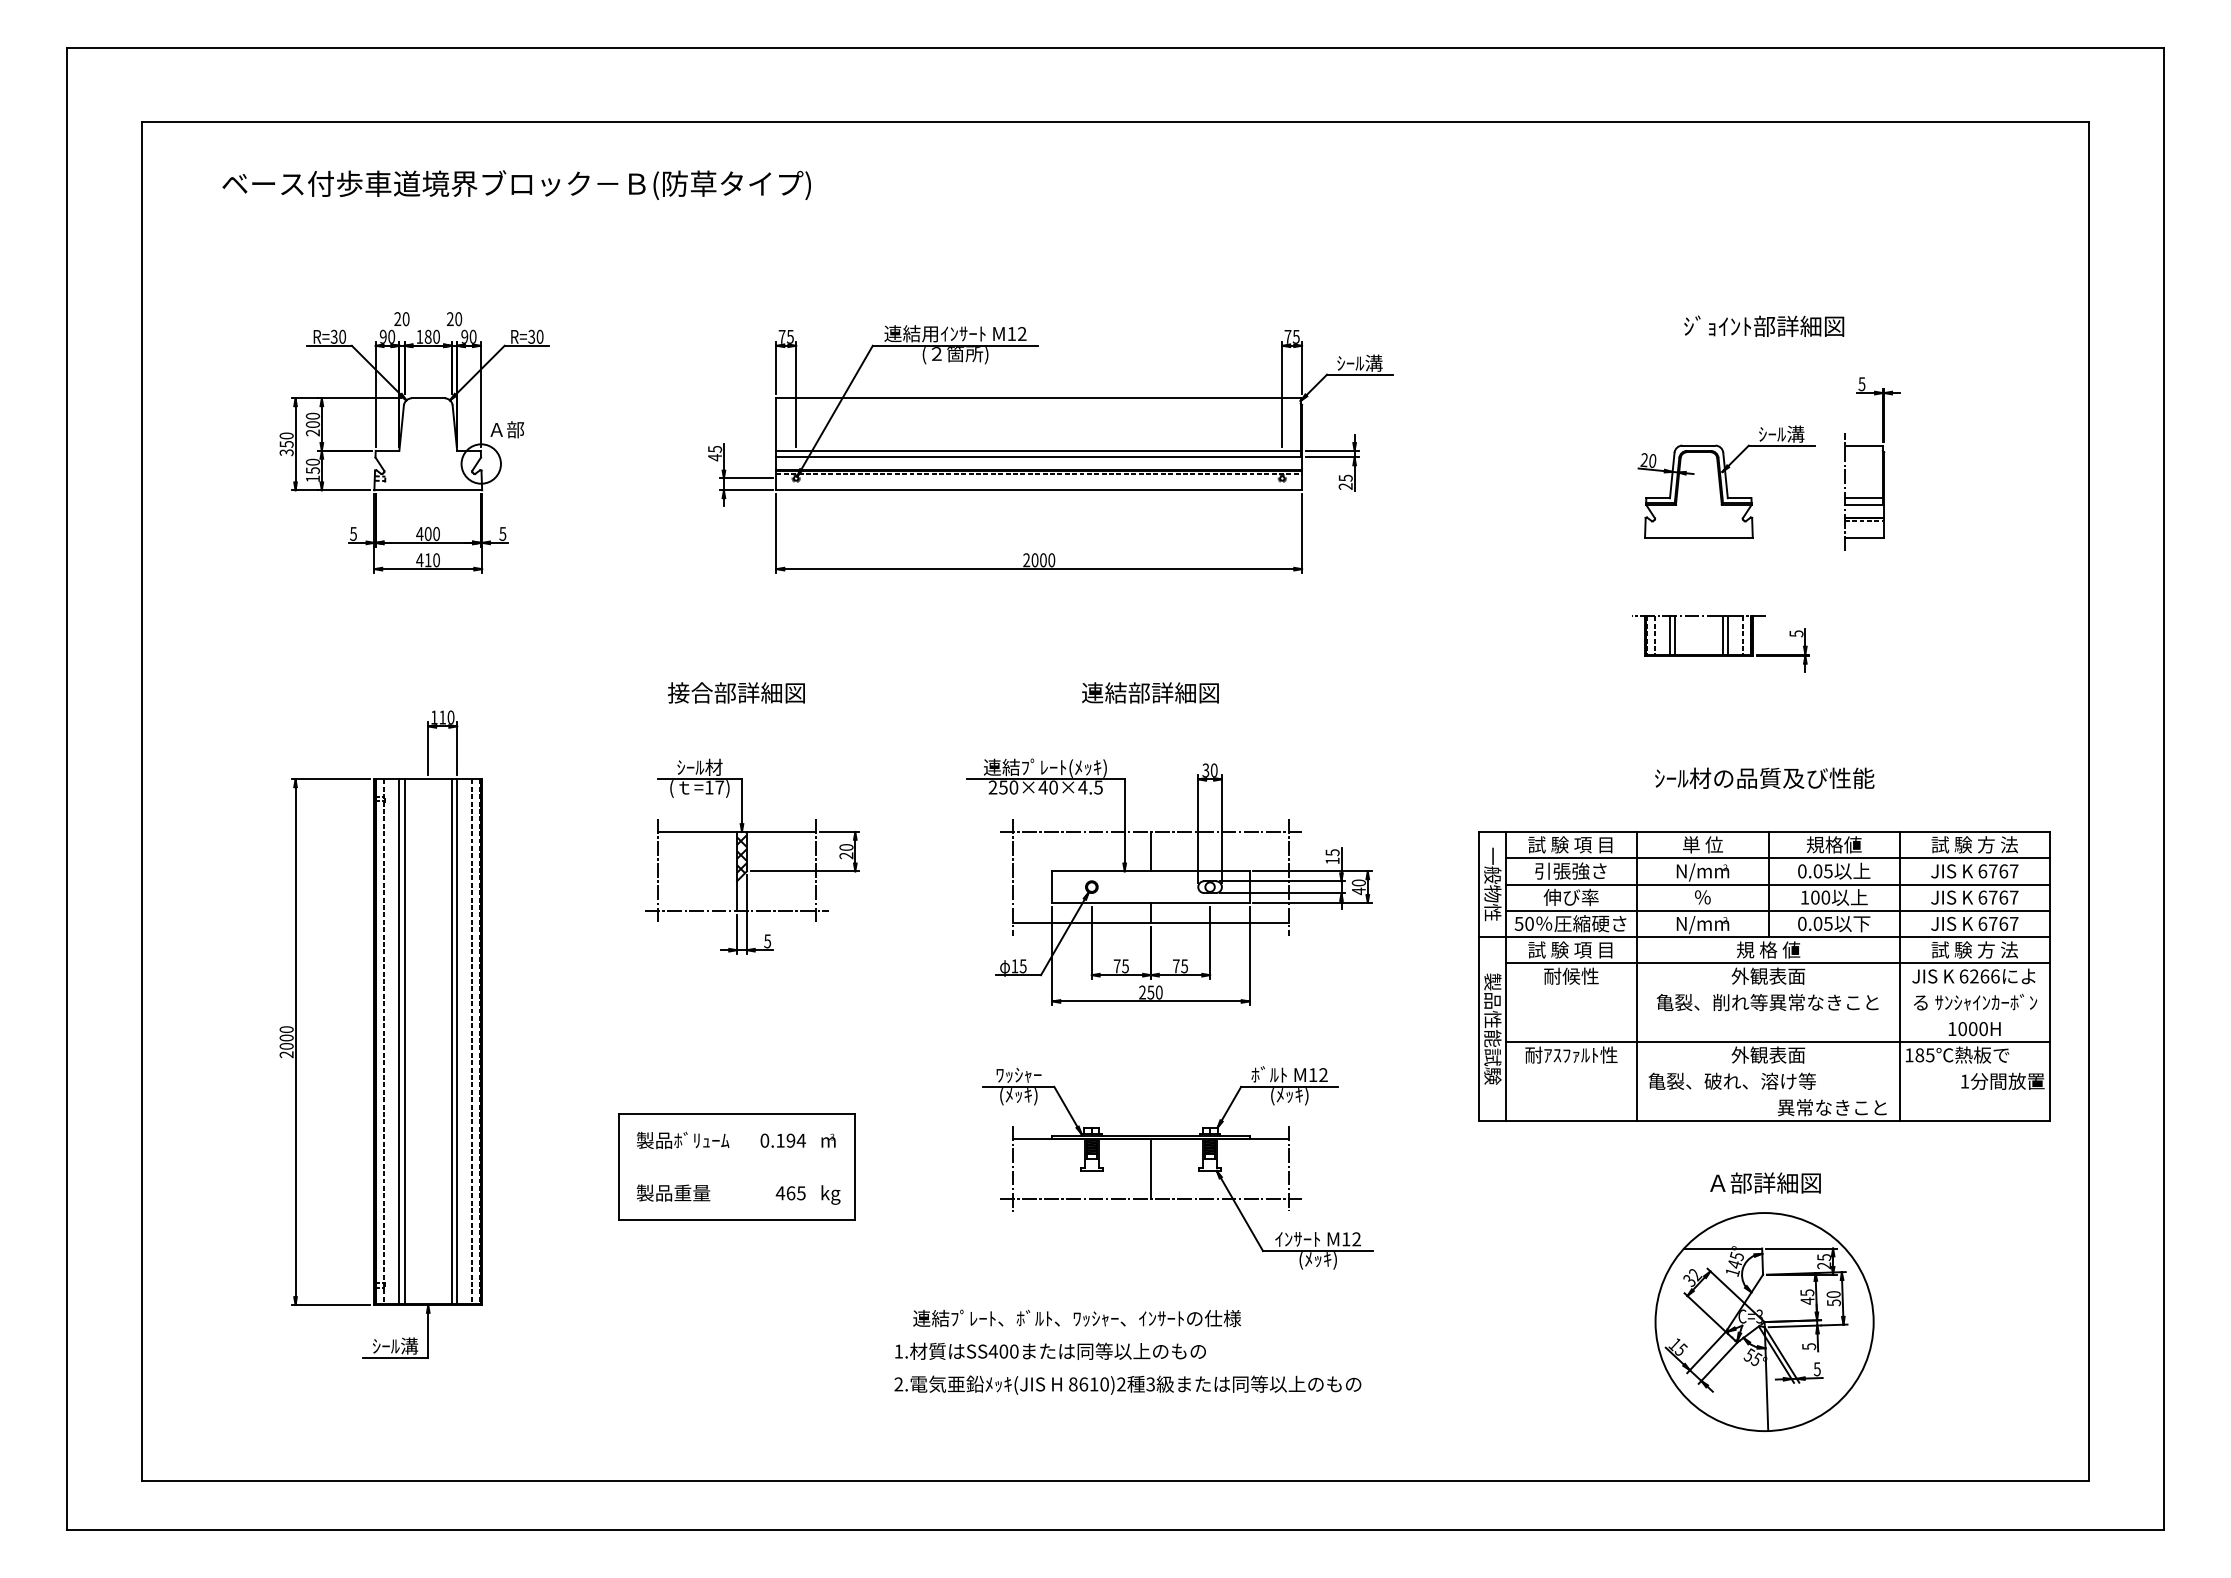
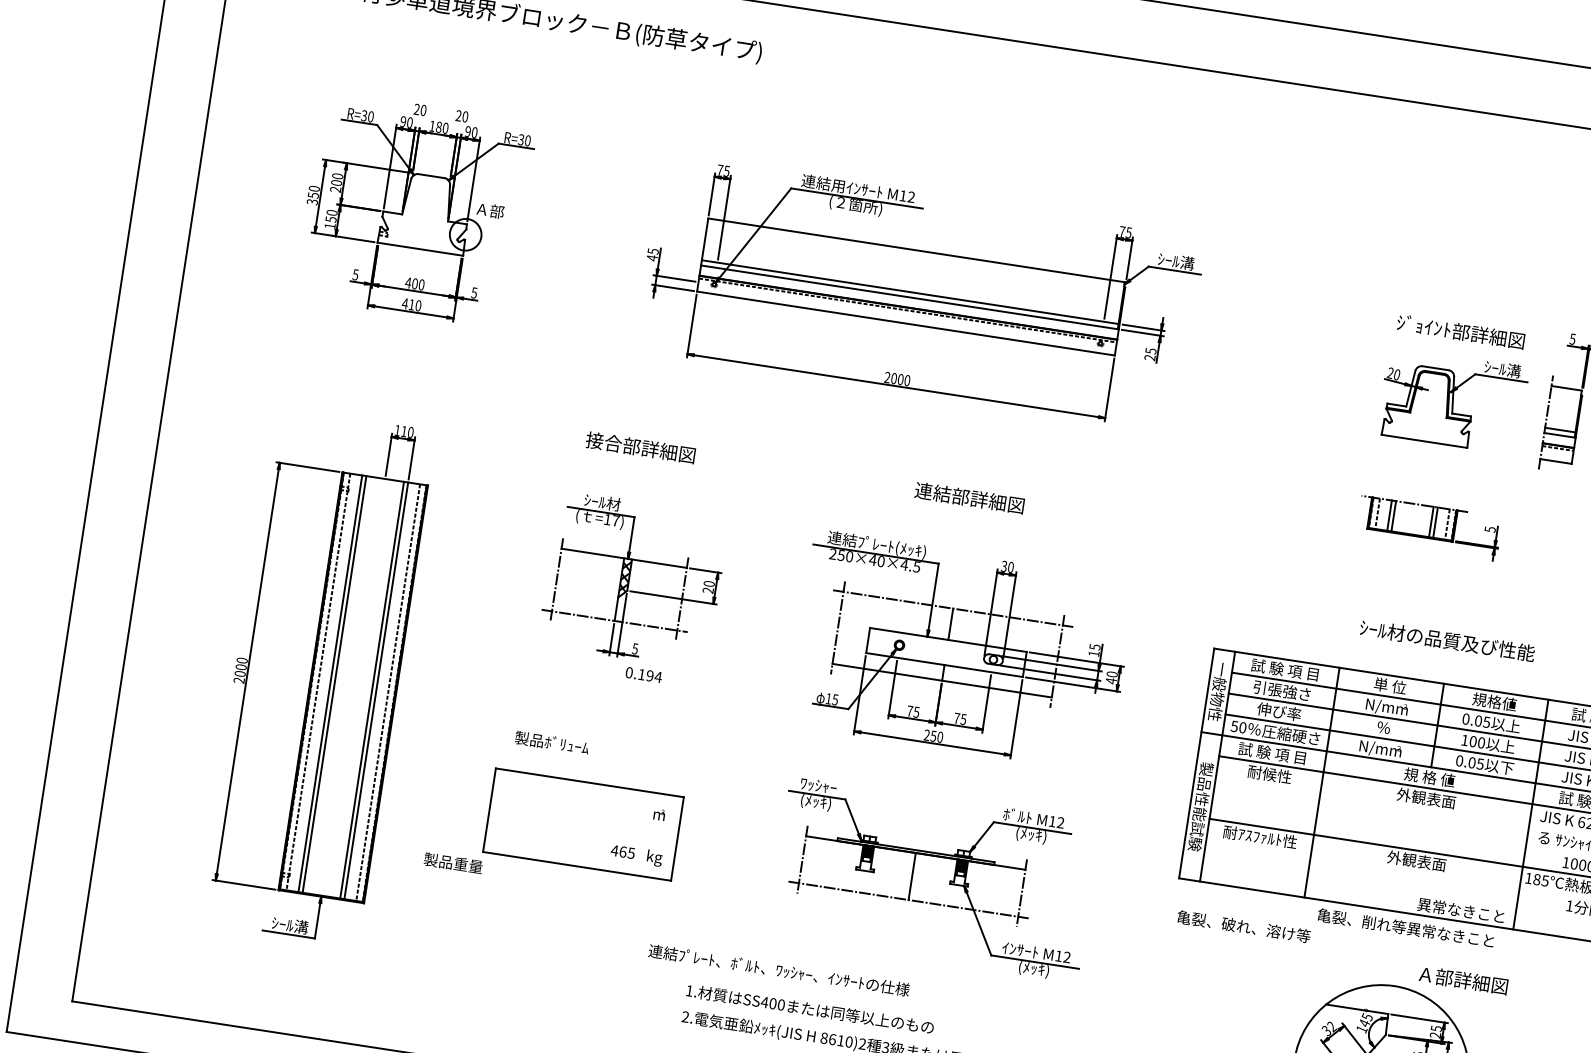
text: (1764, 325) -> (1461, 331), moved
text: (1767, 1002) -> (1405, 928), moved
text: (1731, 1080) -> (1243, 925), moved
text: (683, 1140) -> (552, 742), moved
text: (782, 1140) -> (643, 674), moved
text: (1765, 1182) -> (1463, 980), moved
text: (673, 1192) -> (453, 862), moved
text: (1076, 1318) -> (778, 970), moved

